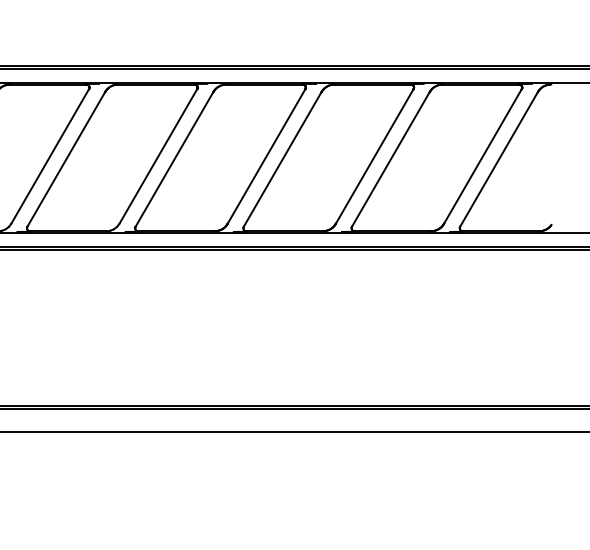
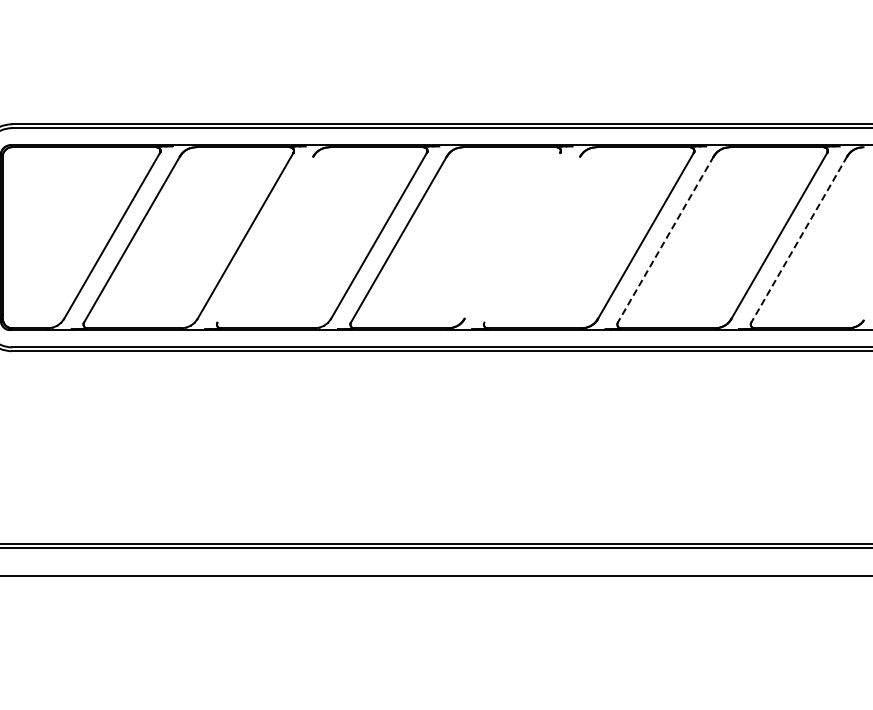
line: (266, 156) -> (512, 235), removed
line: (66, 159) -> (265, 239), removed
line: (282, 159) -> (532, 239), removed
line: (390, 160) -> (665, 240), solid -> dashed
line: (498, 160) -> (798, 240), solid -> dashed

